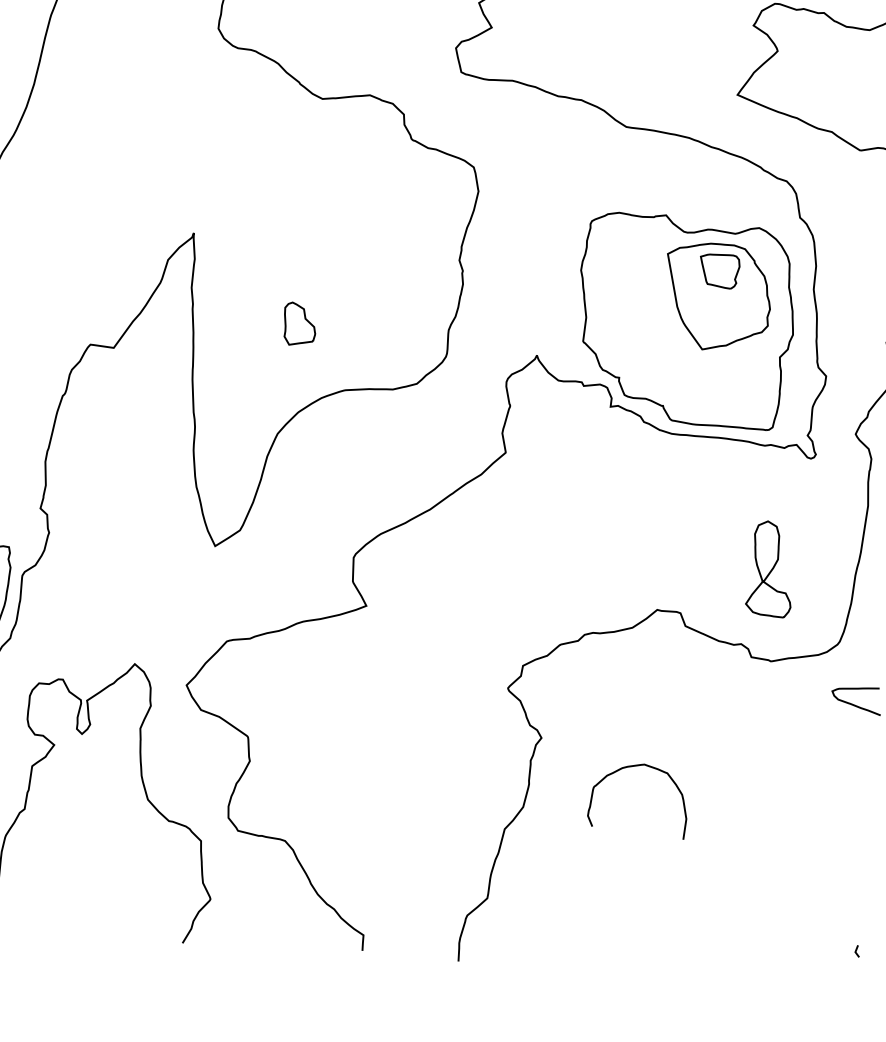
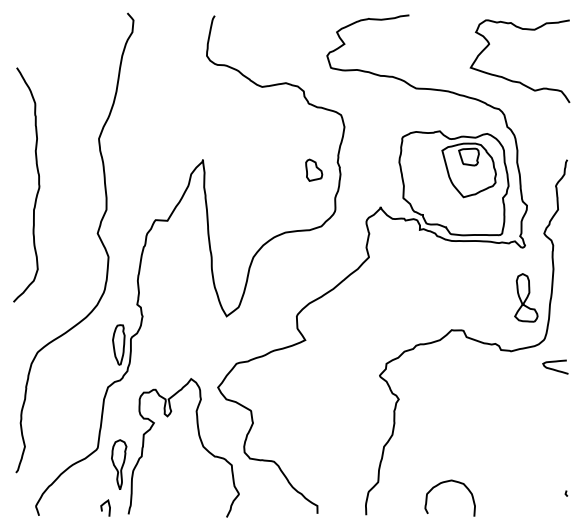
part: (300, 322) -> (314, 169), moved
part: (771, 568) -> (526, 297), moved
curve: (635, 767) -> (447, 482), moved

